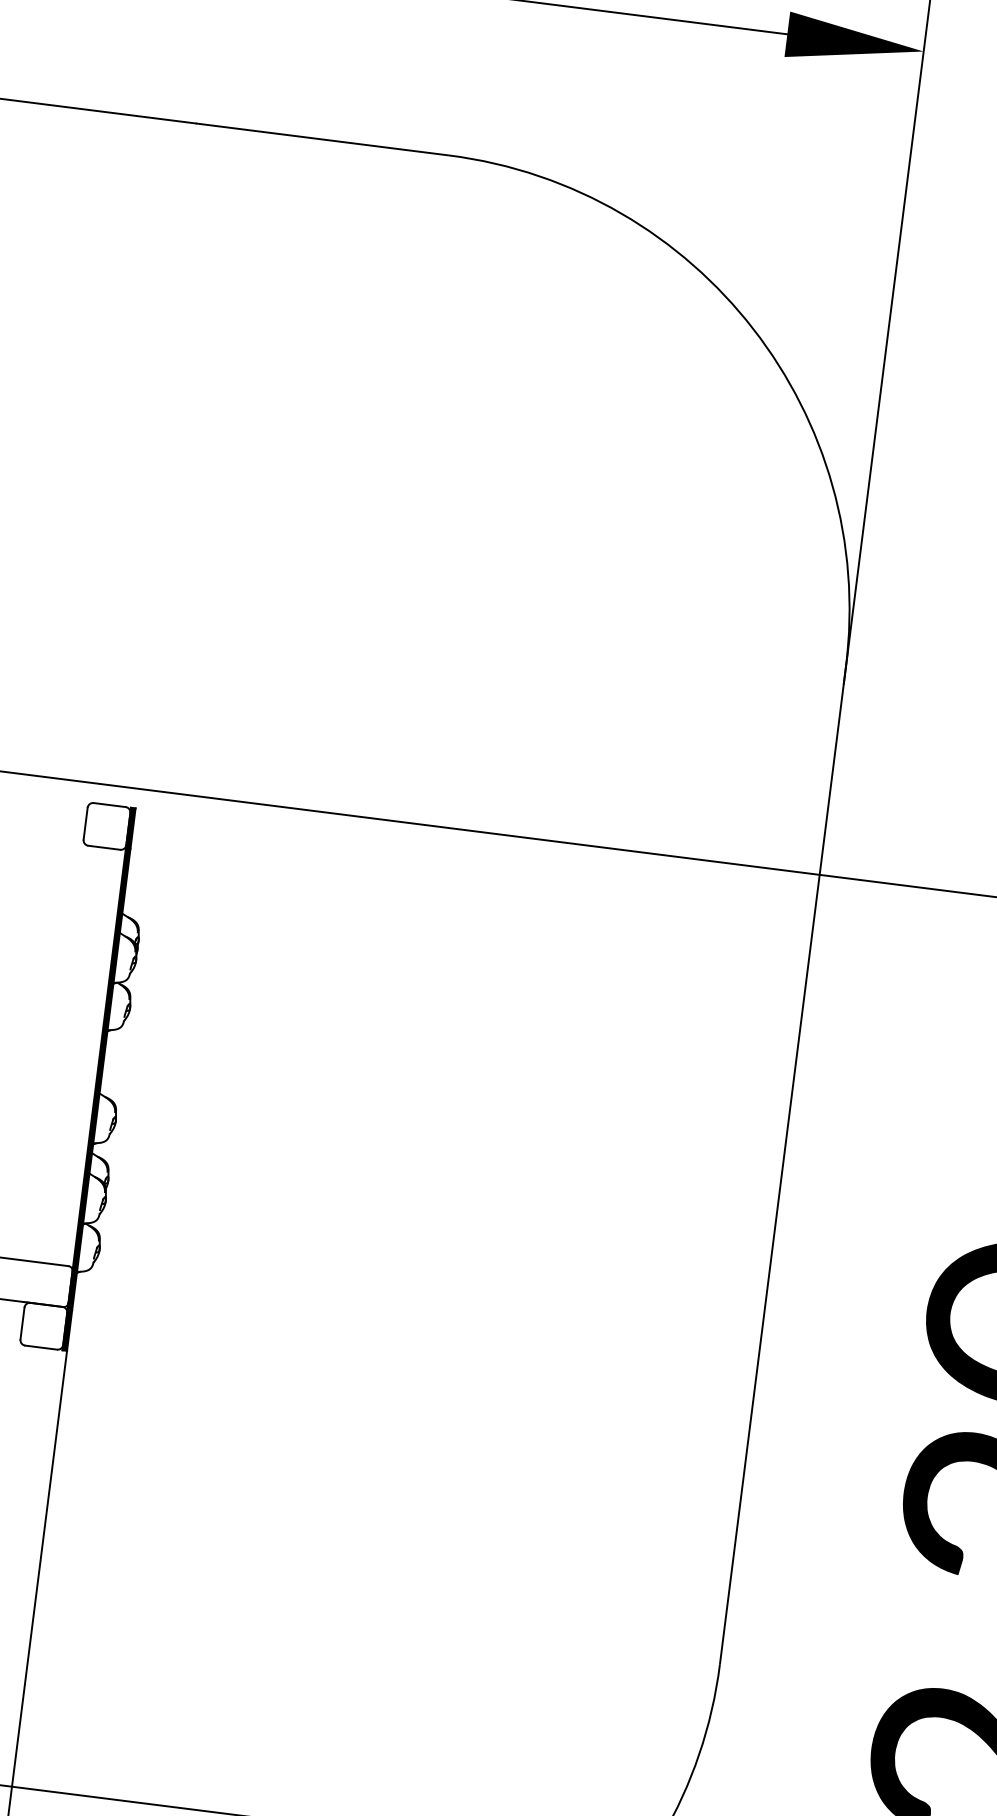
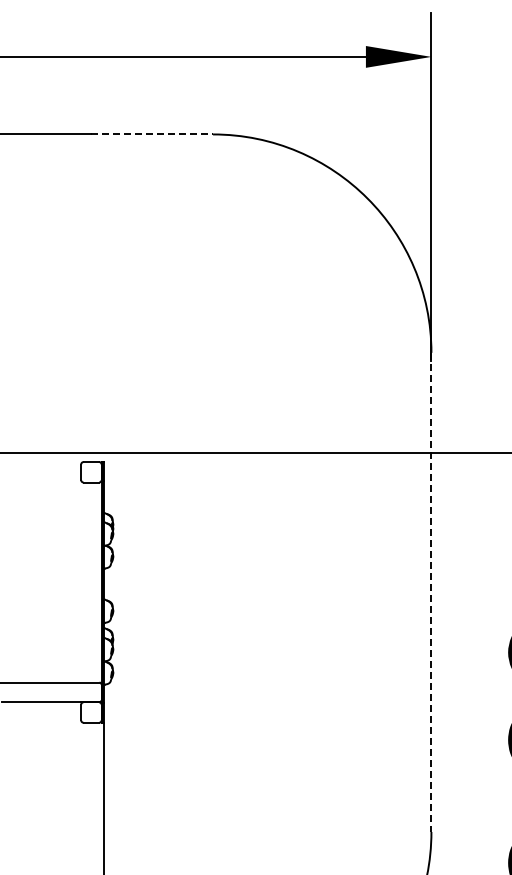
line: (322, 139) -> (152, 134), solid -> dashed
line: (783, 1165) -> (431, 592), solid -> dashed

